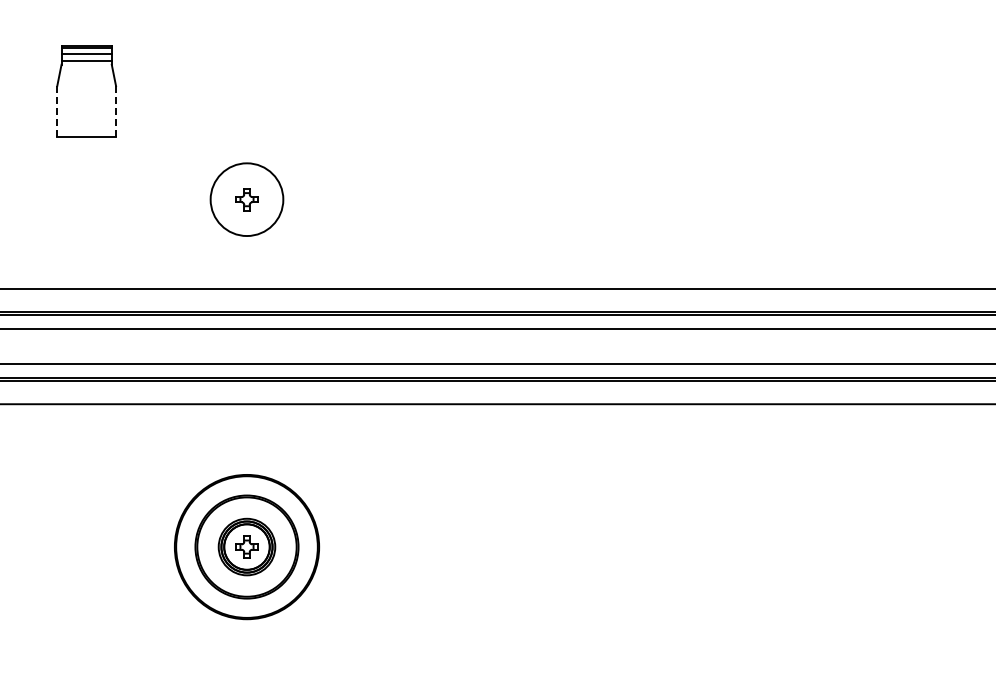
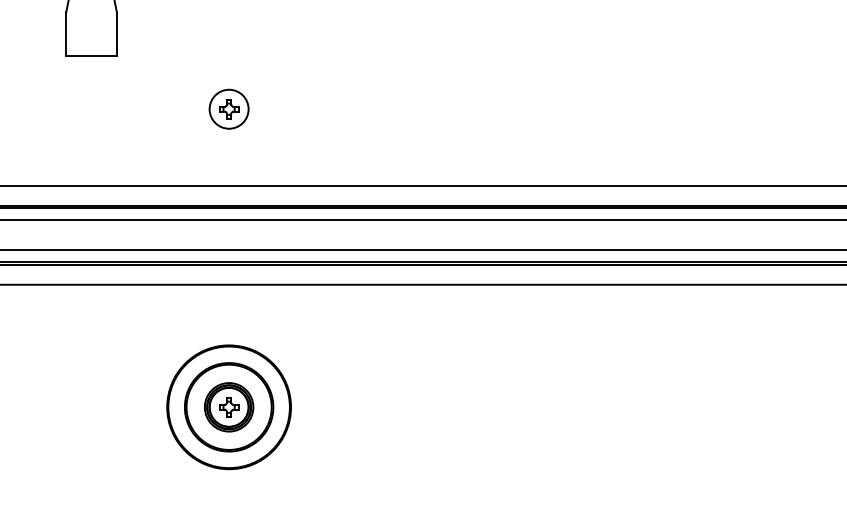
line: (57, 111) -> (66, 33), dashed -> solid
line: (116, 111) -> (117, 33), dashed -> solid
circle: (246, 199) -> (228, 109), size x0.62

